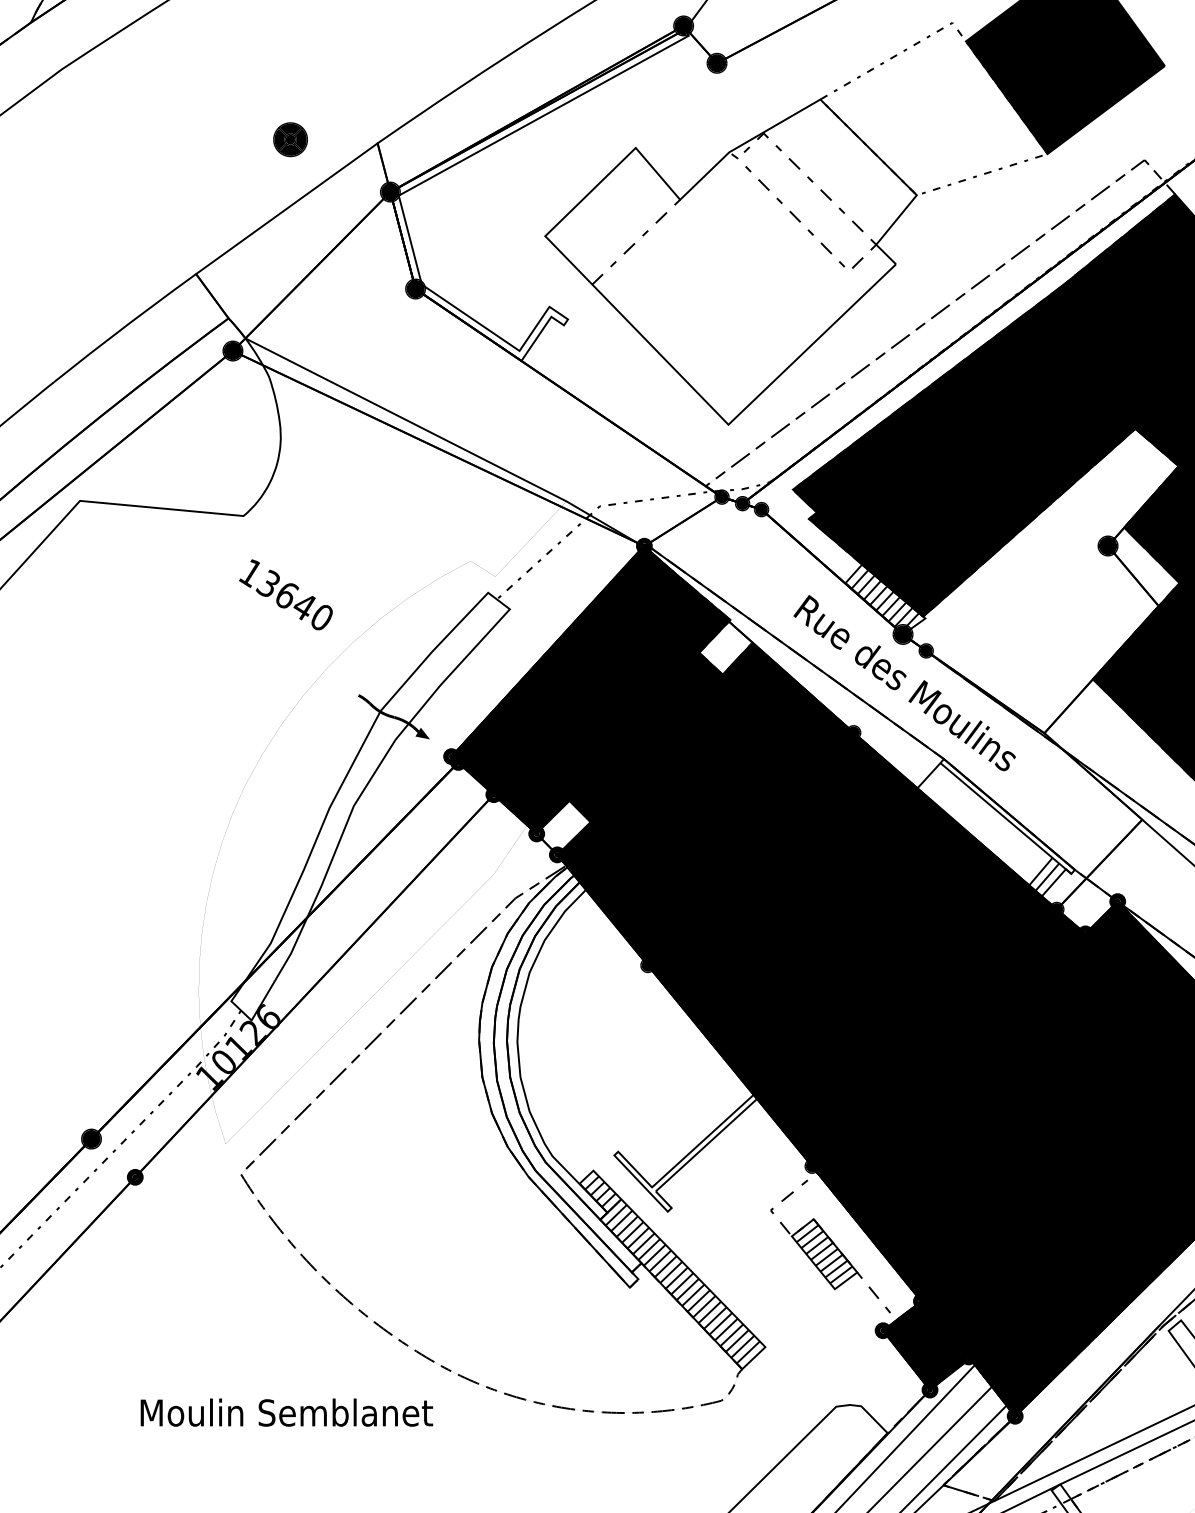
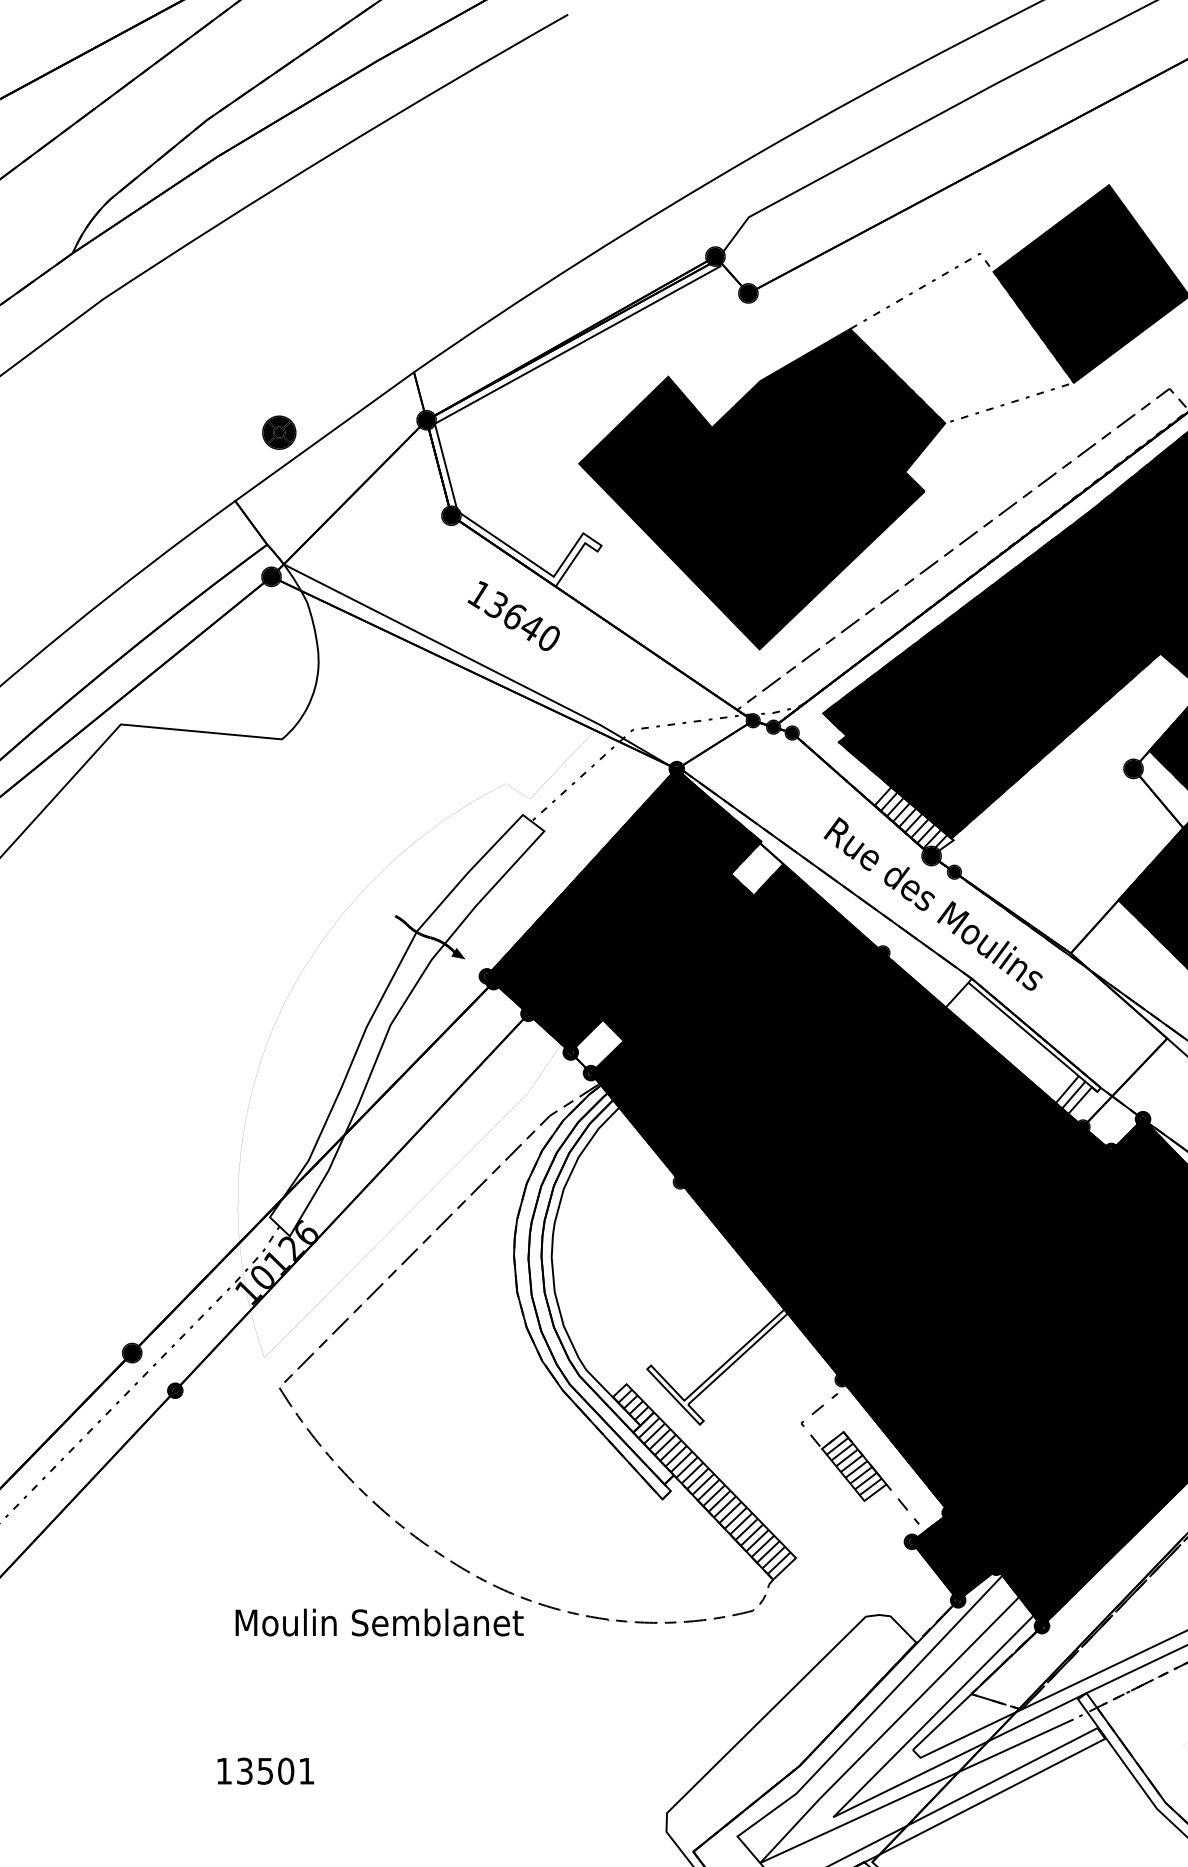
part: (290, 139) -> (279, 432), moved
fill: (731, 262) -> (762, 489), added
text: (285, 594) -> (513, 615), moved
text: (286, 1412) -> (379, 1622), moved

